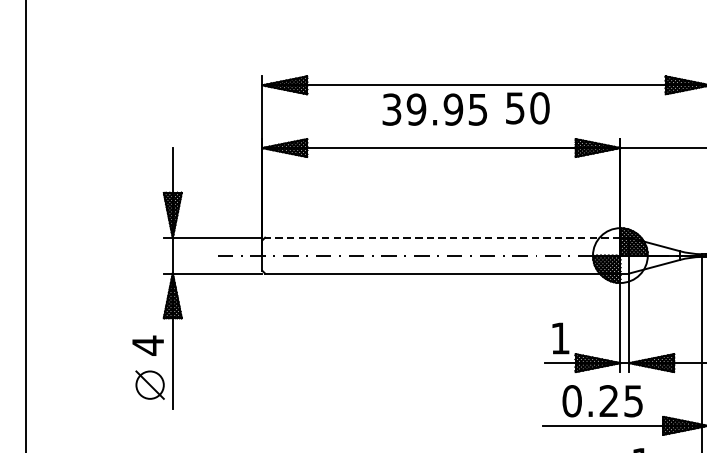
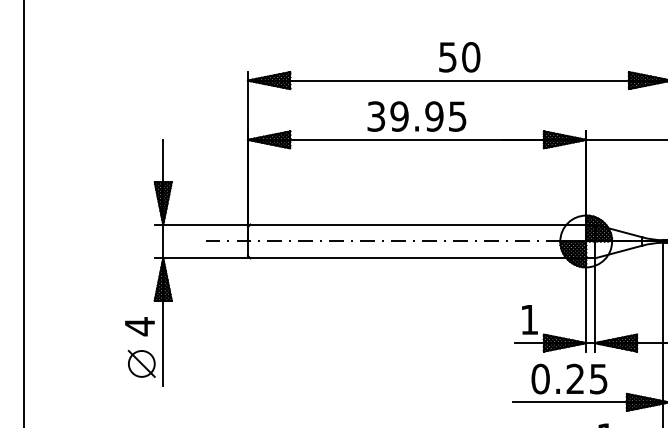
text: (527, 108) -> (459, 57), moved
text: (434, 109) -> (416, 116), moved
line: (442, 237) -> (418, 224), dashed -> solid

